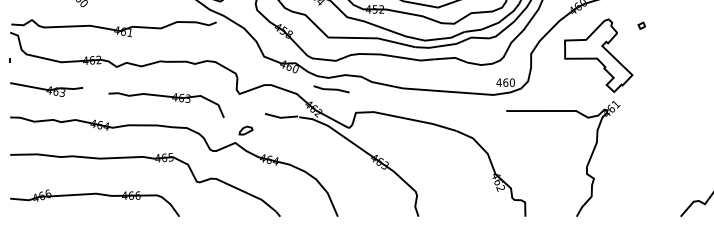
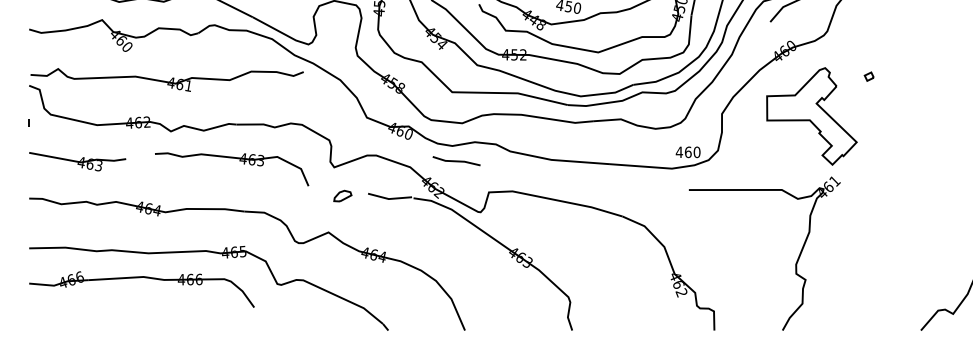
part: (172, 99) -> (239, 161), moved
curve: (244, 128) -> (340, 193), moved
part: (93, 194) -> (139, 278), moved

